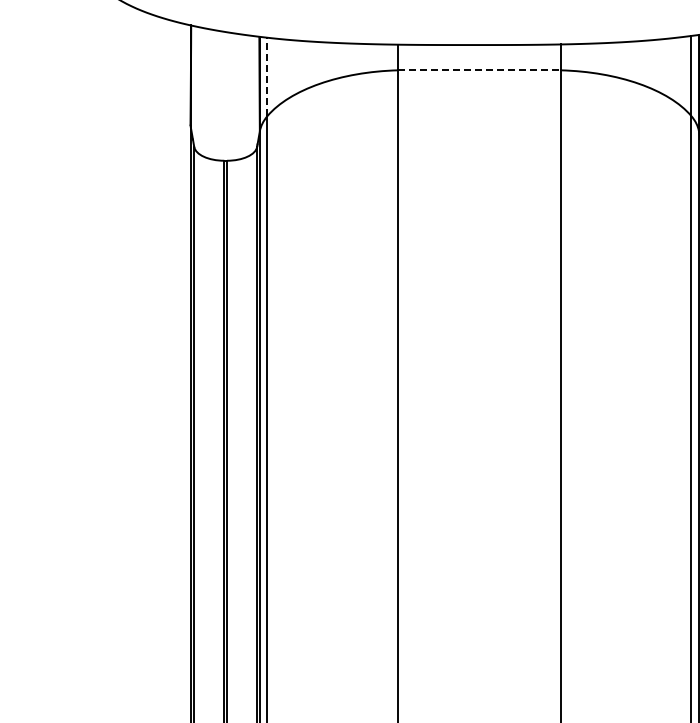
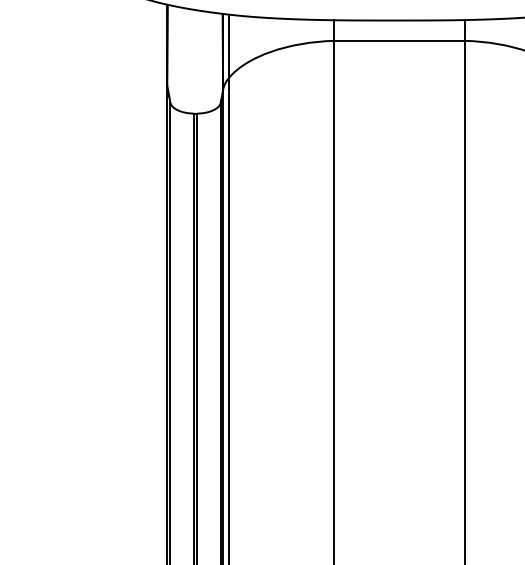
line: (479, 70) -> (399, 41), dashed -> solid
line: (267, 76) -> (229, 45), dashed -> solid

